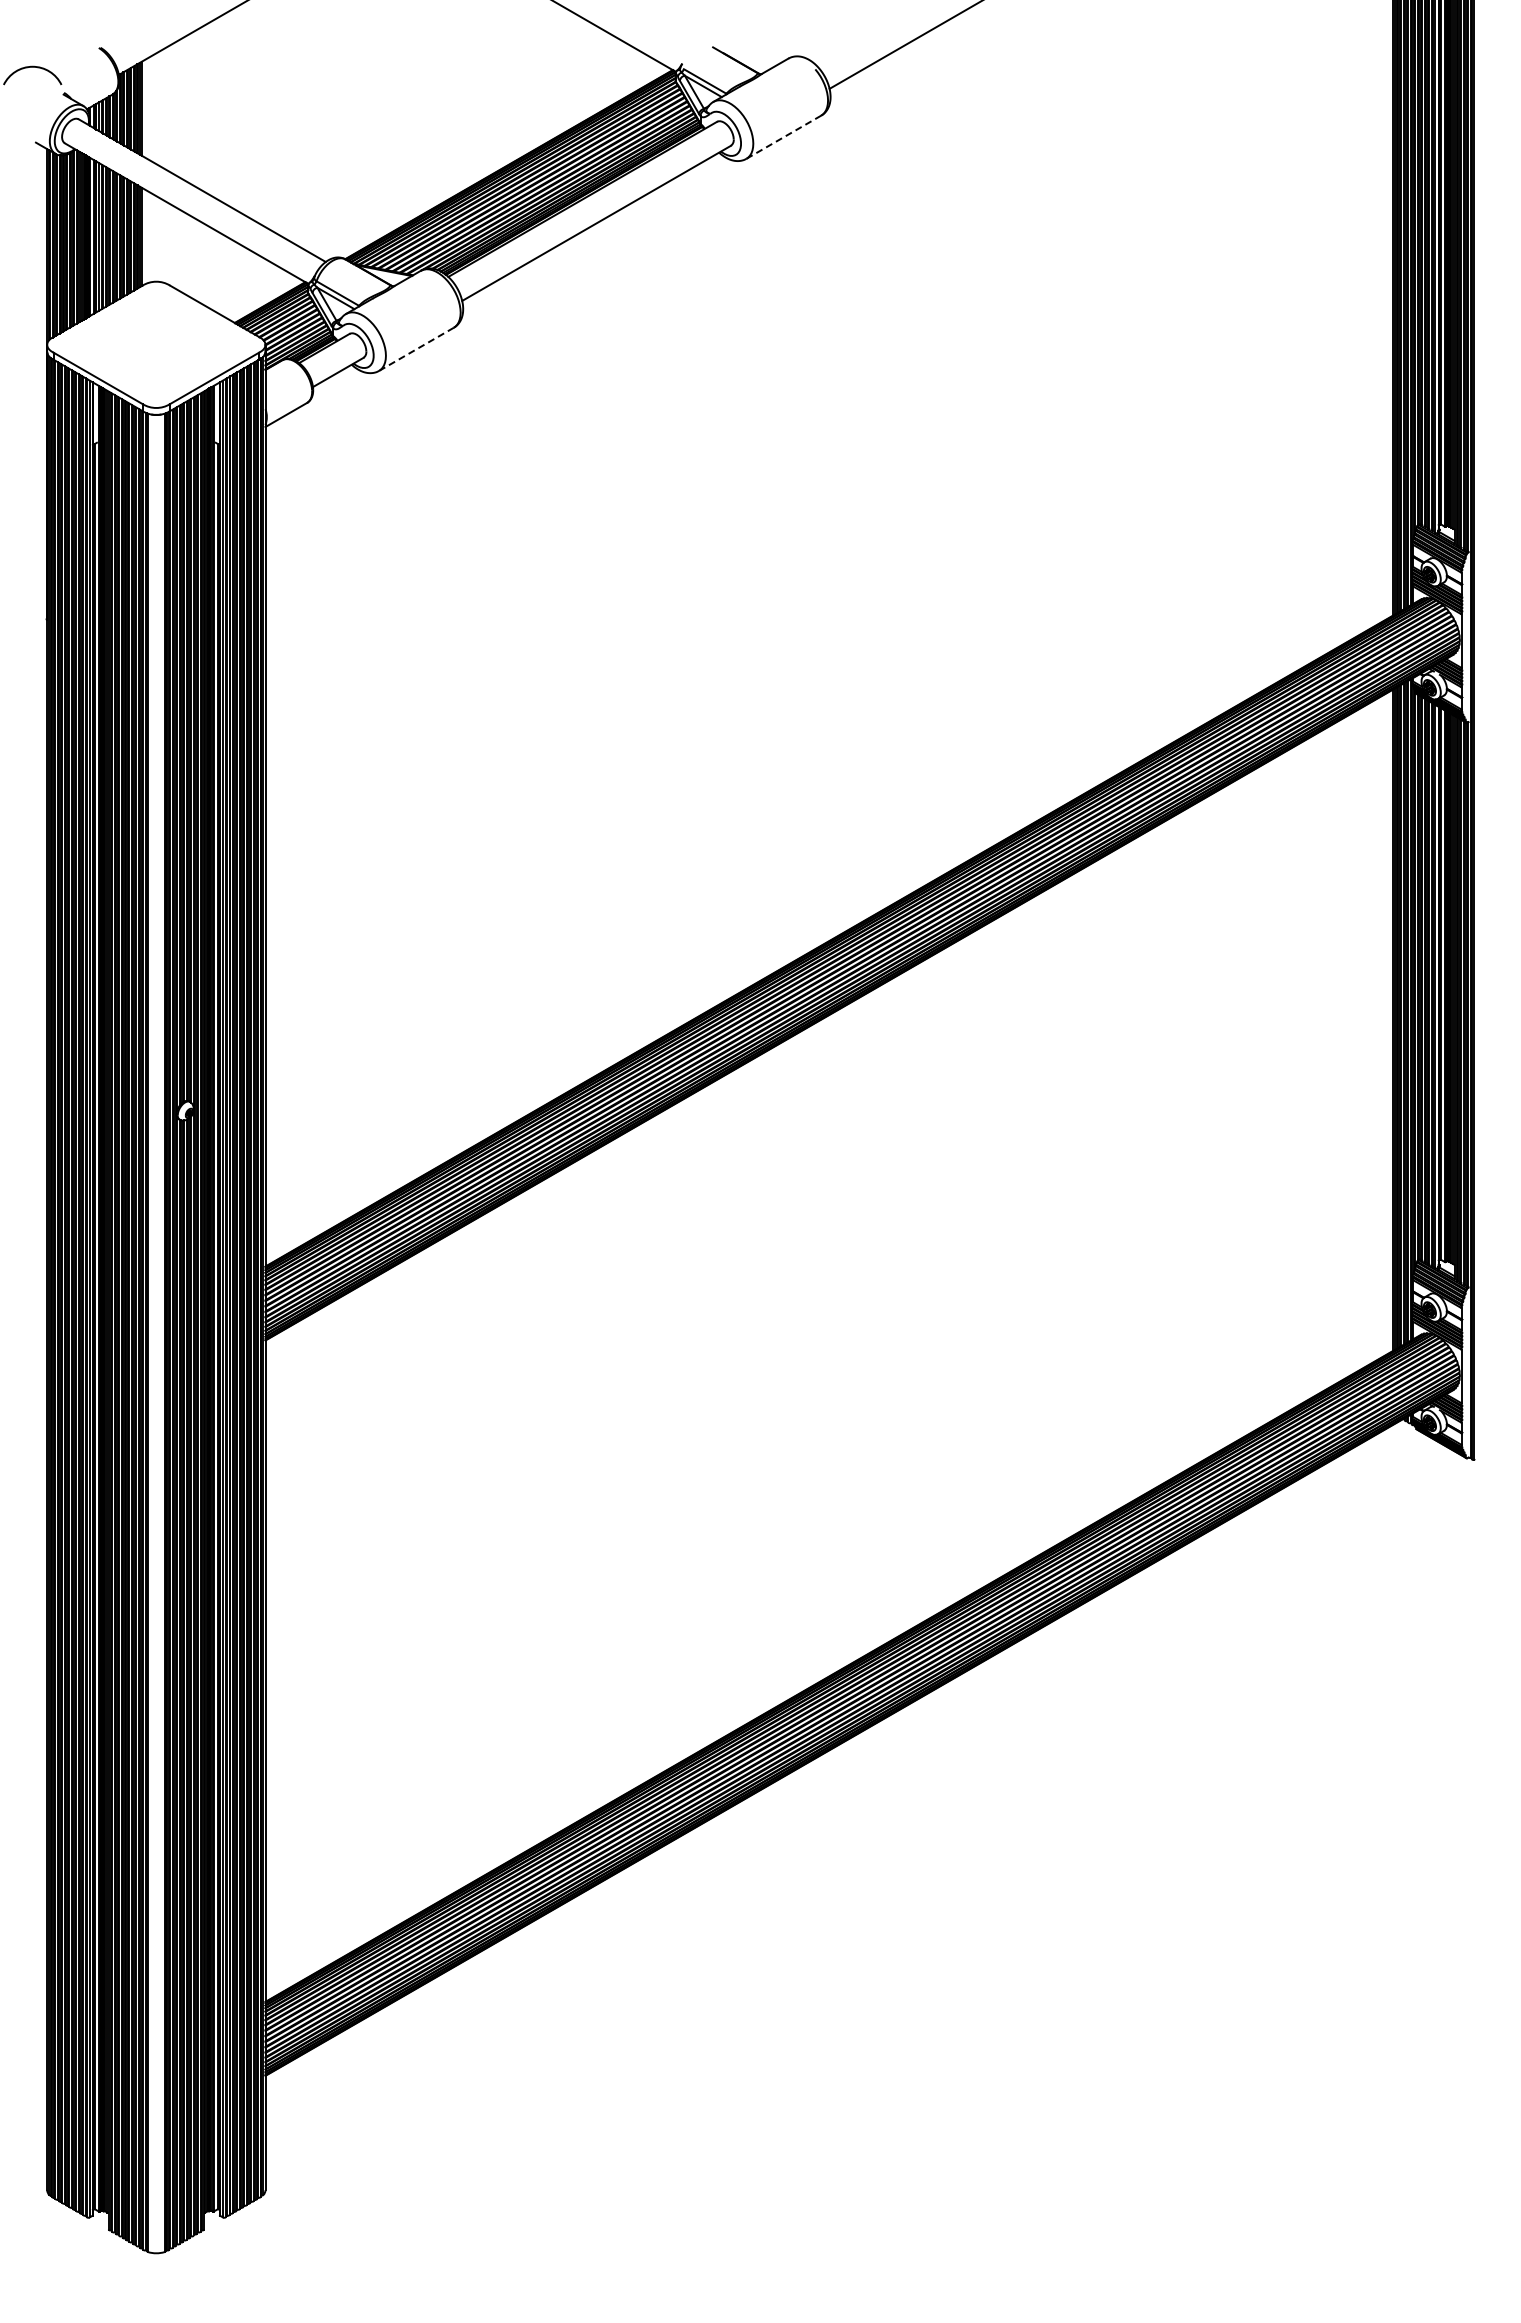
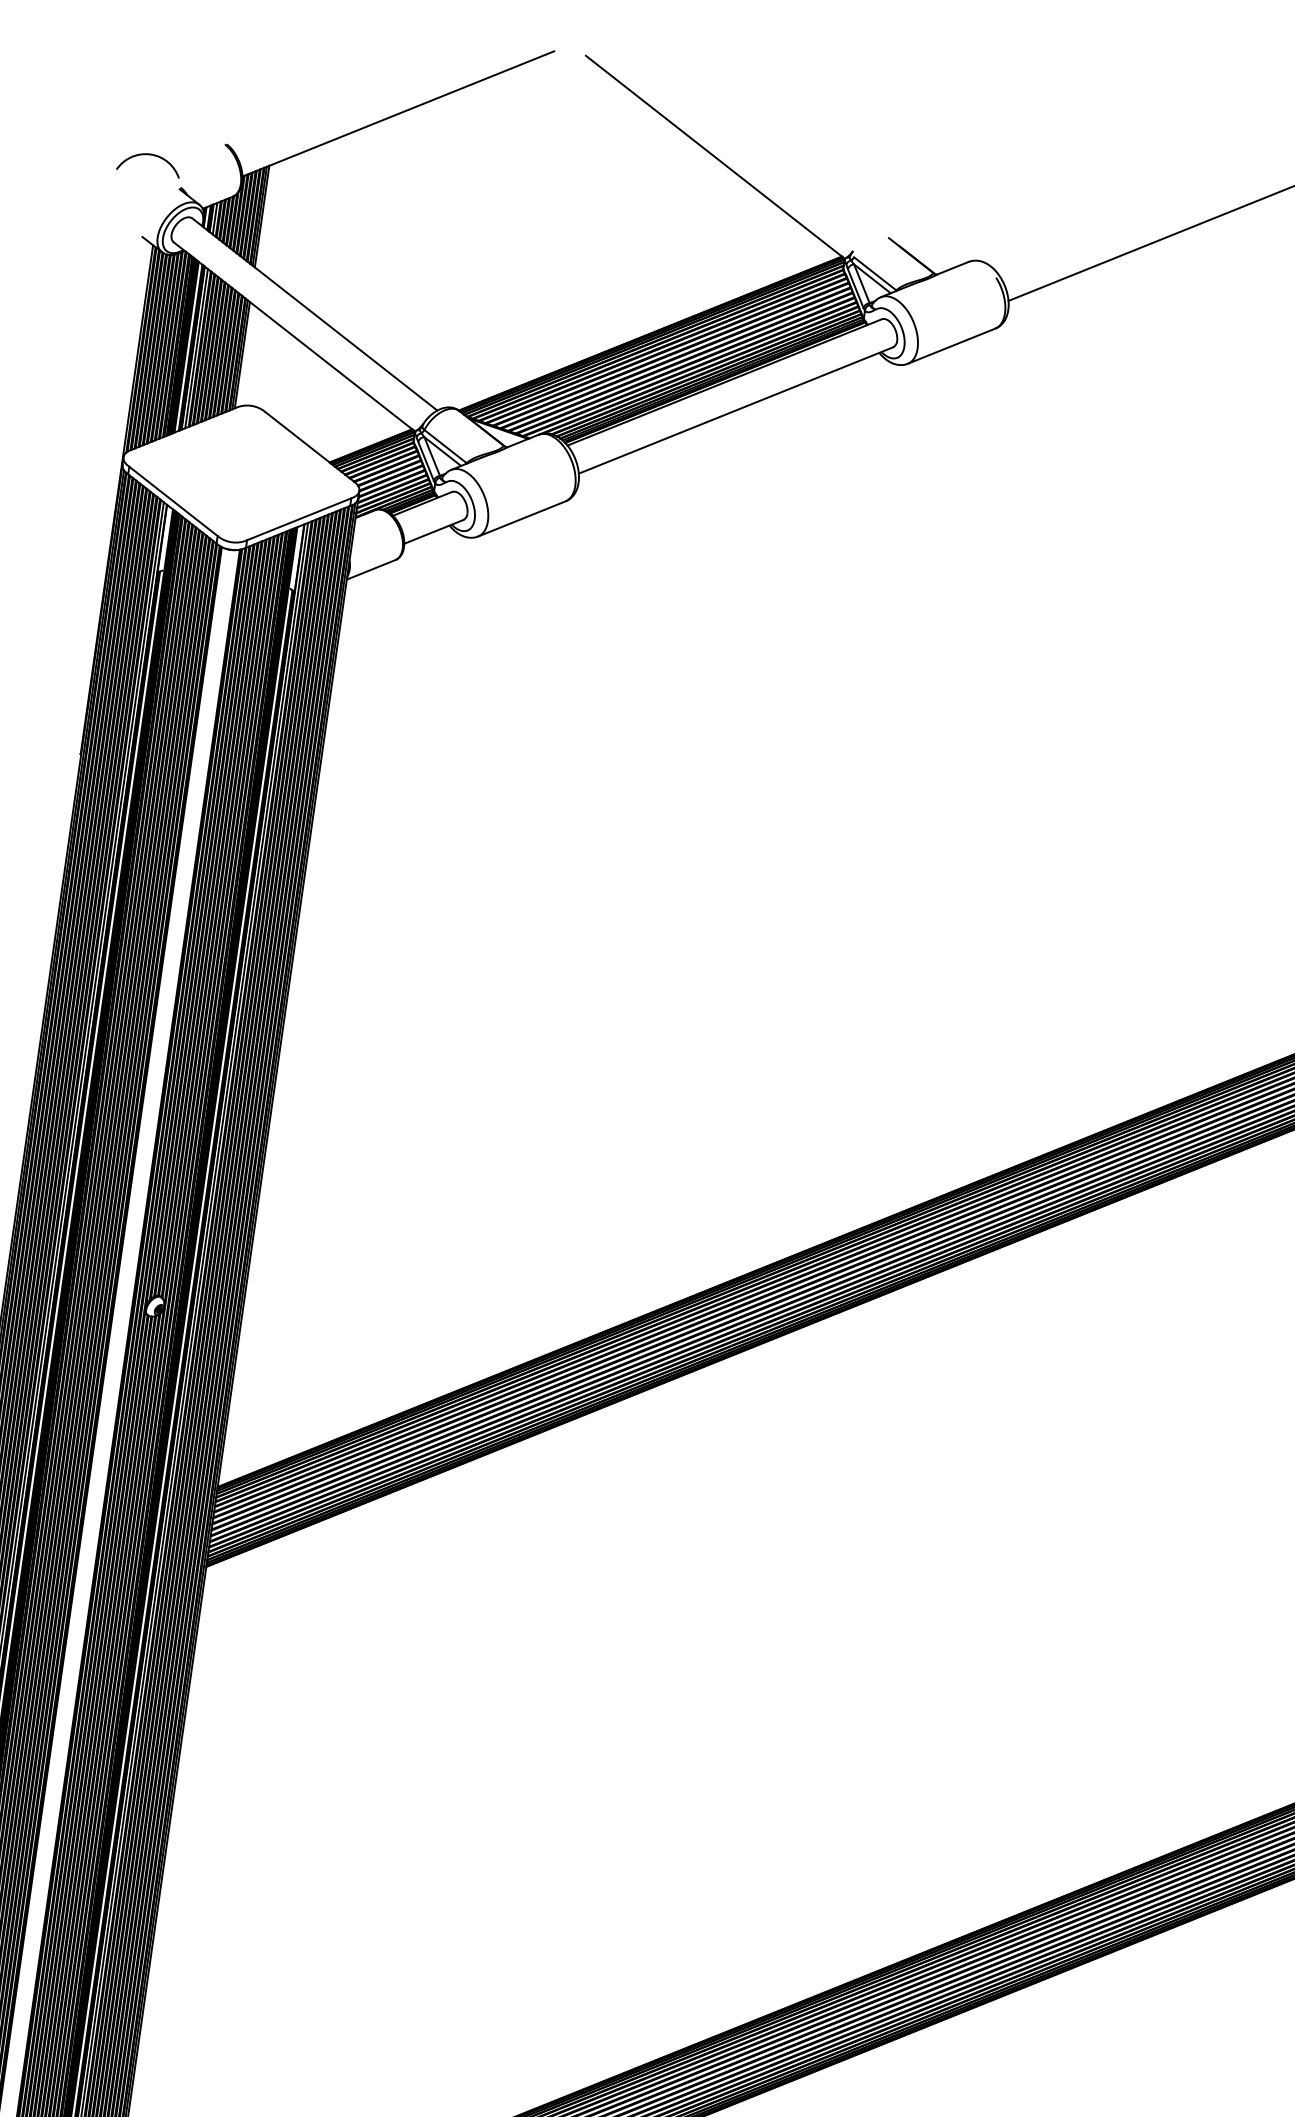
line: (784, 136) -> (952, 345), dashed -> solid
line: (416, 349) -> (521, 519), dashed -> solid

